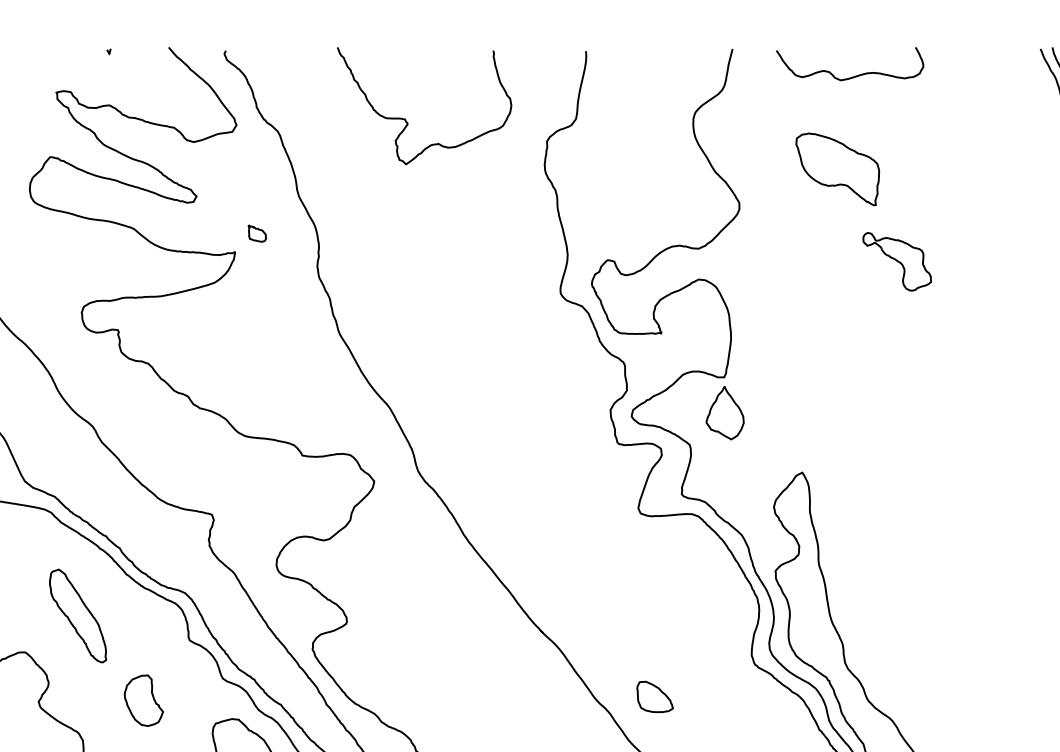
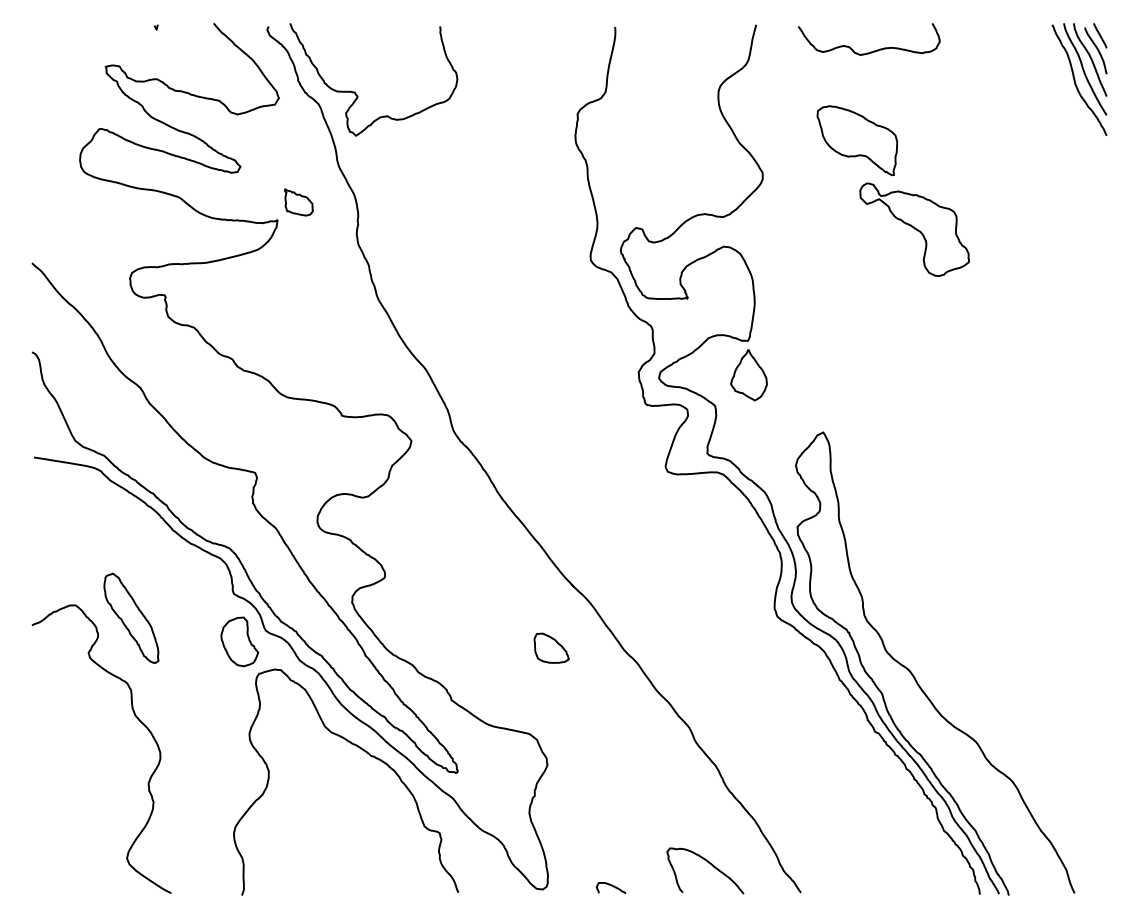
curve: (405, 118) -> (355, 91), moved
part: (256, 233) -> (298, 202), size x1.67
part: (897, 261) -> (914, 229), size x1.67
part: (78, 615) -> (131, 617), moved
part: (654, 696) -> (551, 647), moved
part: (143, 700) -> (239, 641), moved

